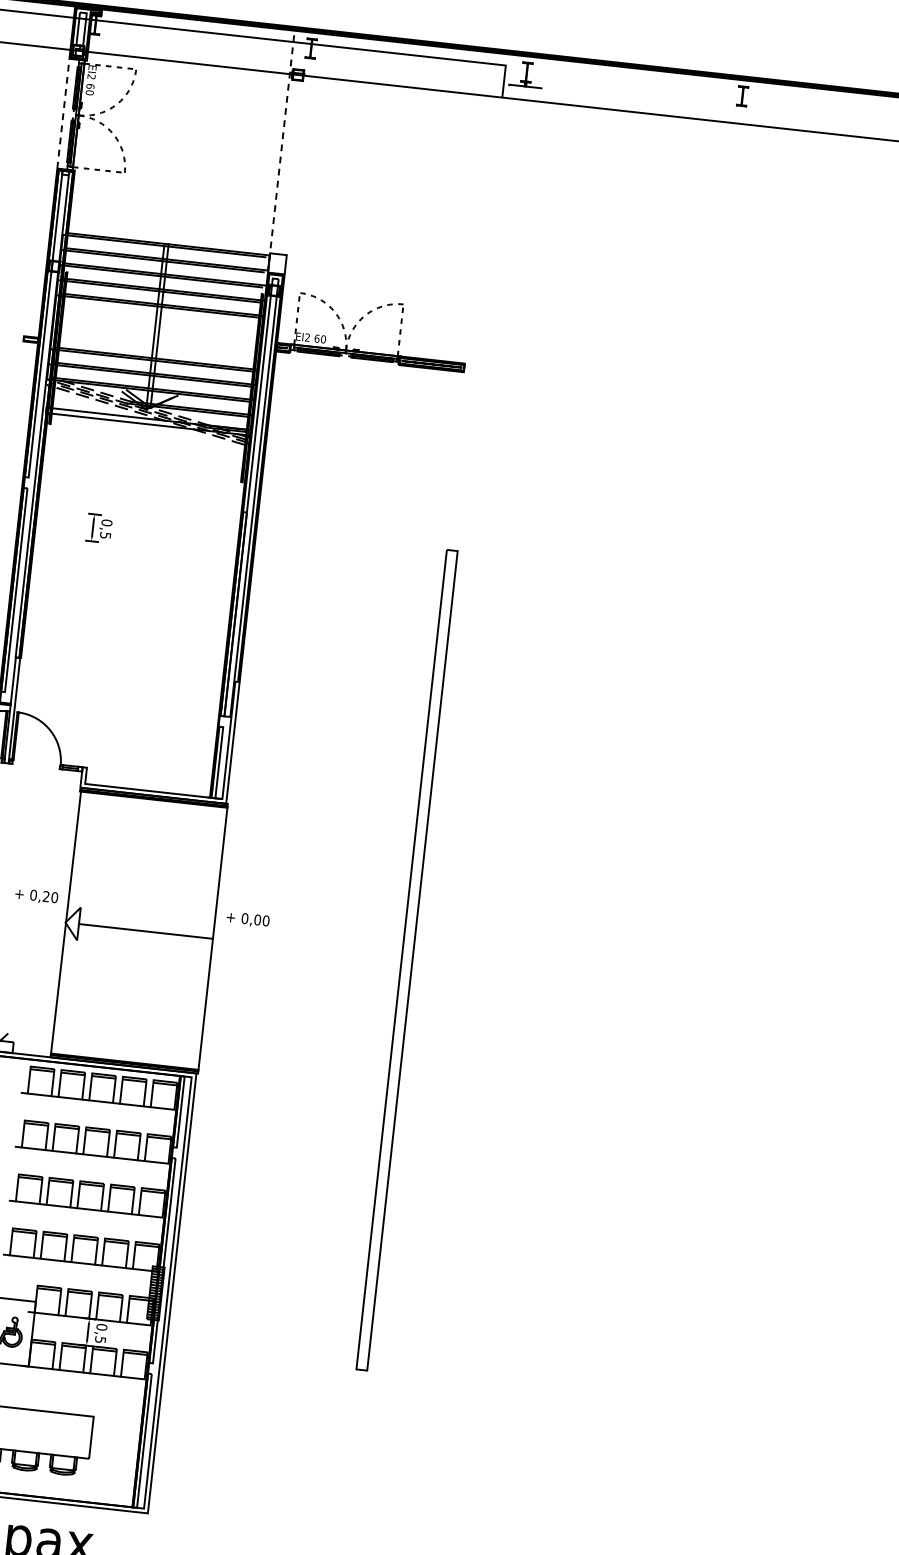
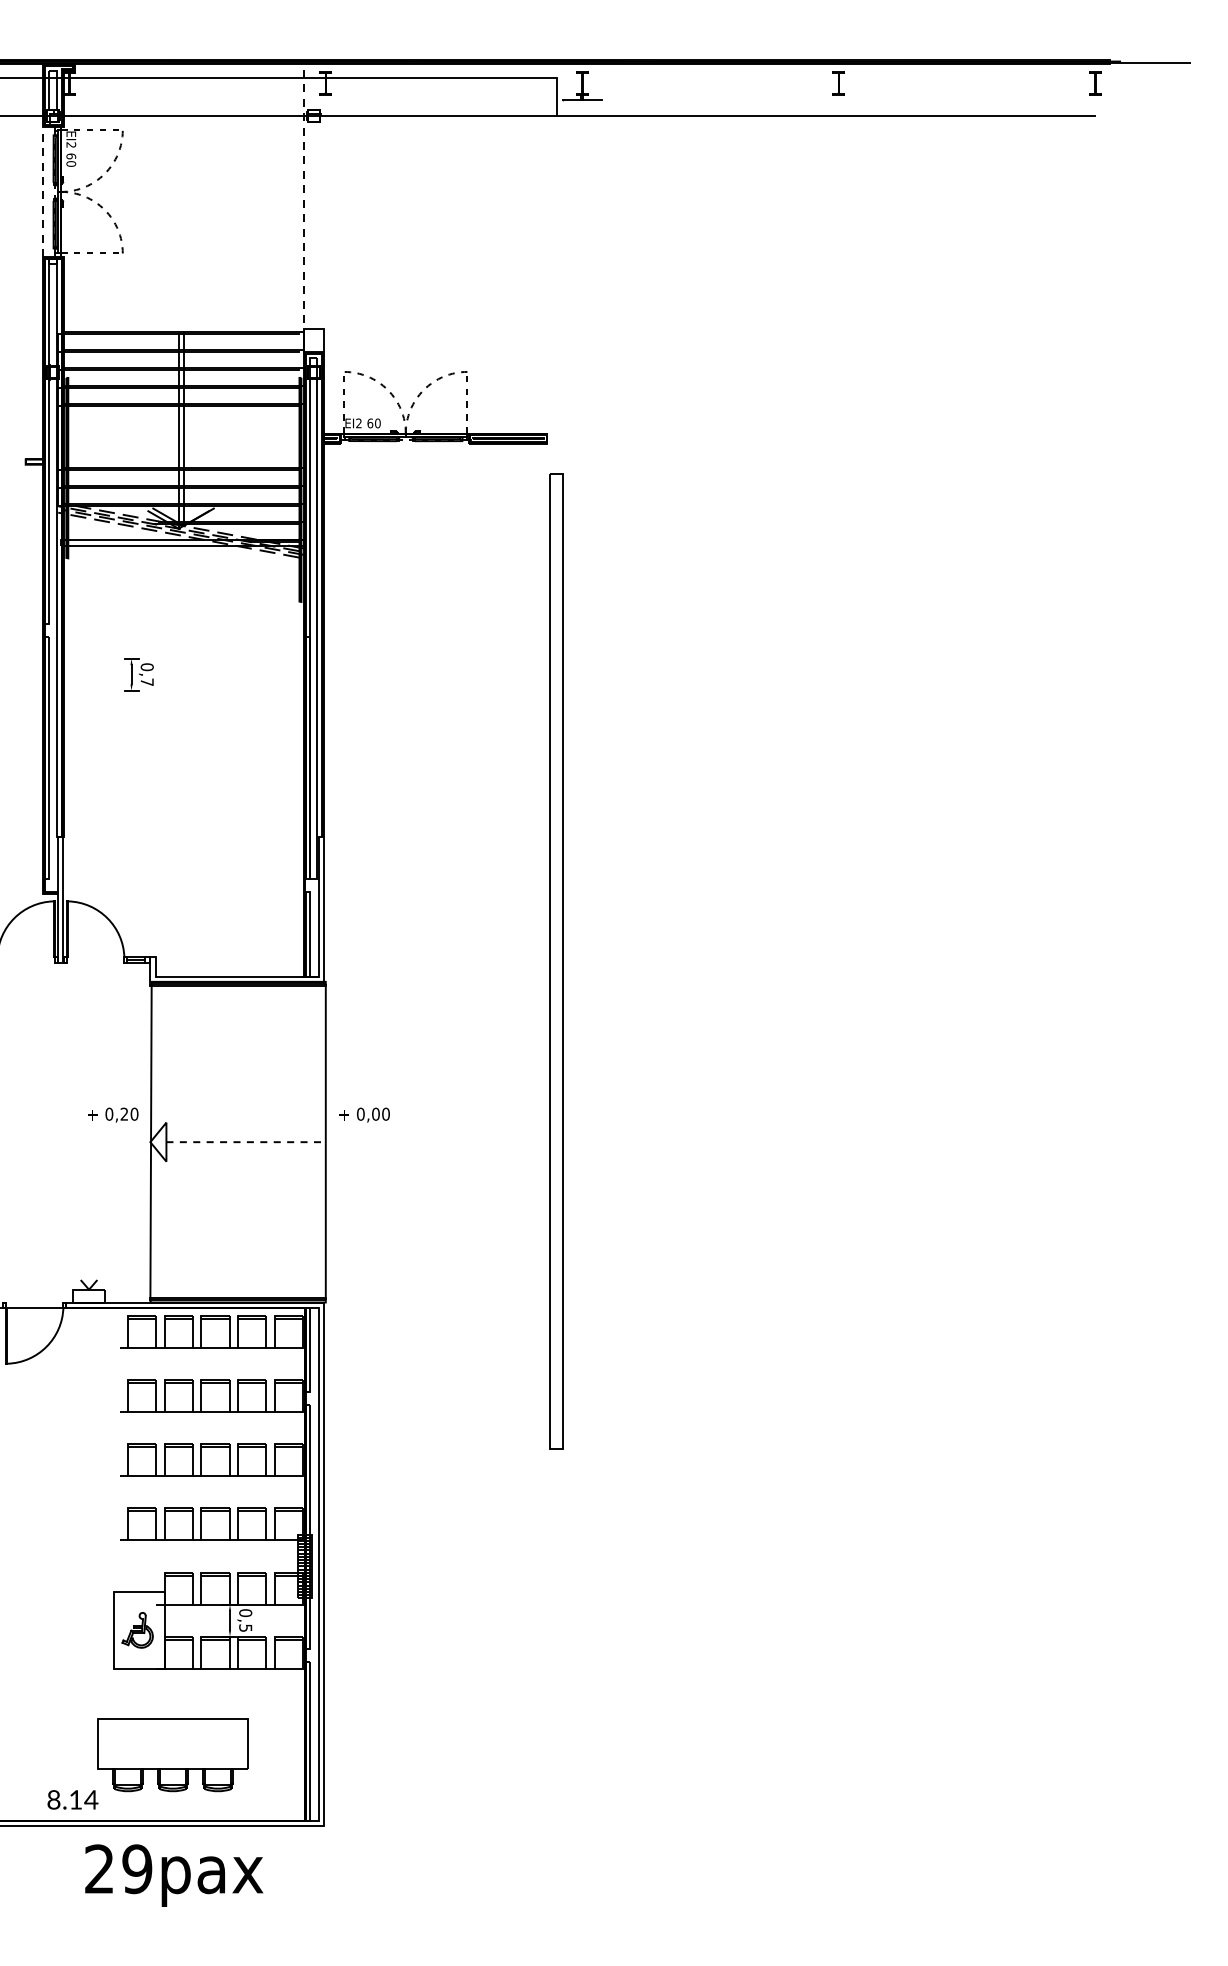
text: (104, 534) -> (146, 681), 0,5 -> 0,7
line: (146, 931) -> (246, 1142), solid -> dashed
part: (406, 960) -> (556, 961), moved

